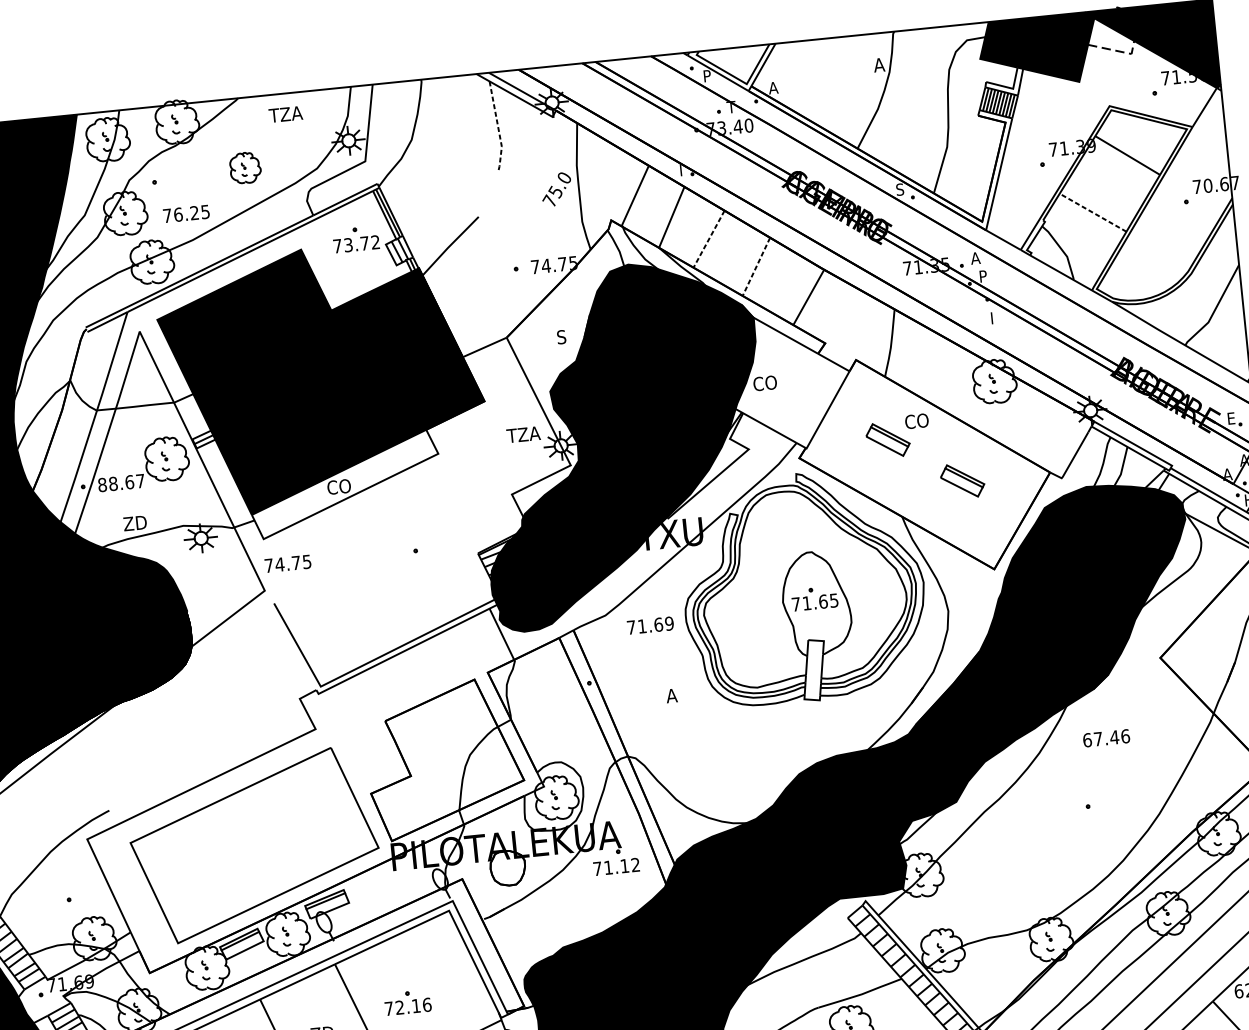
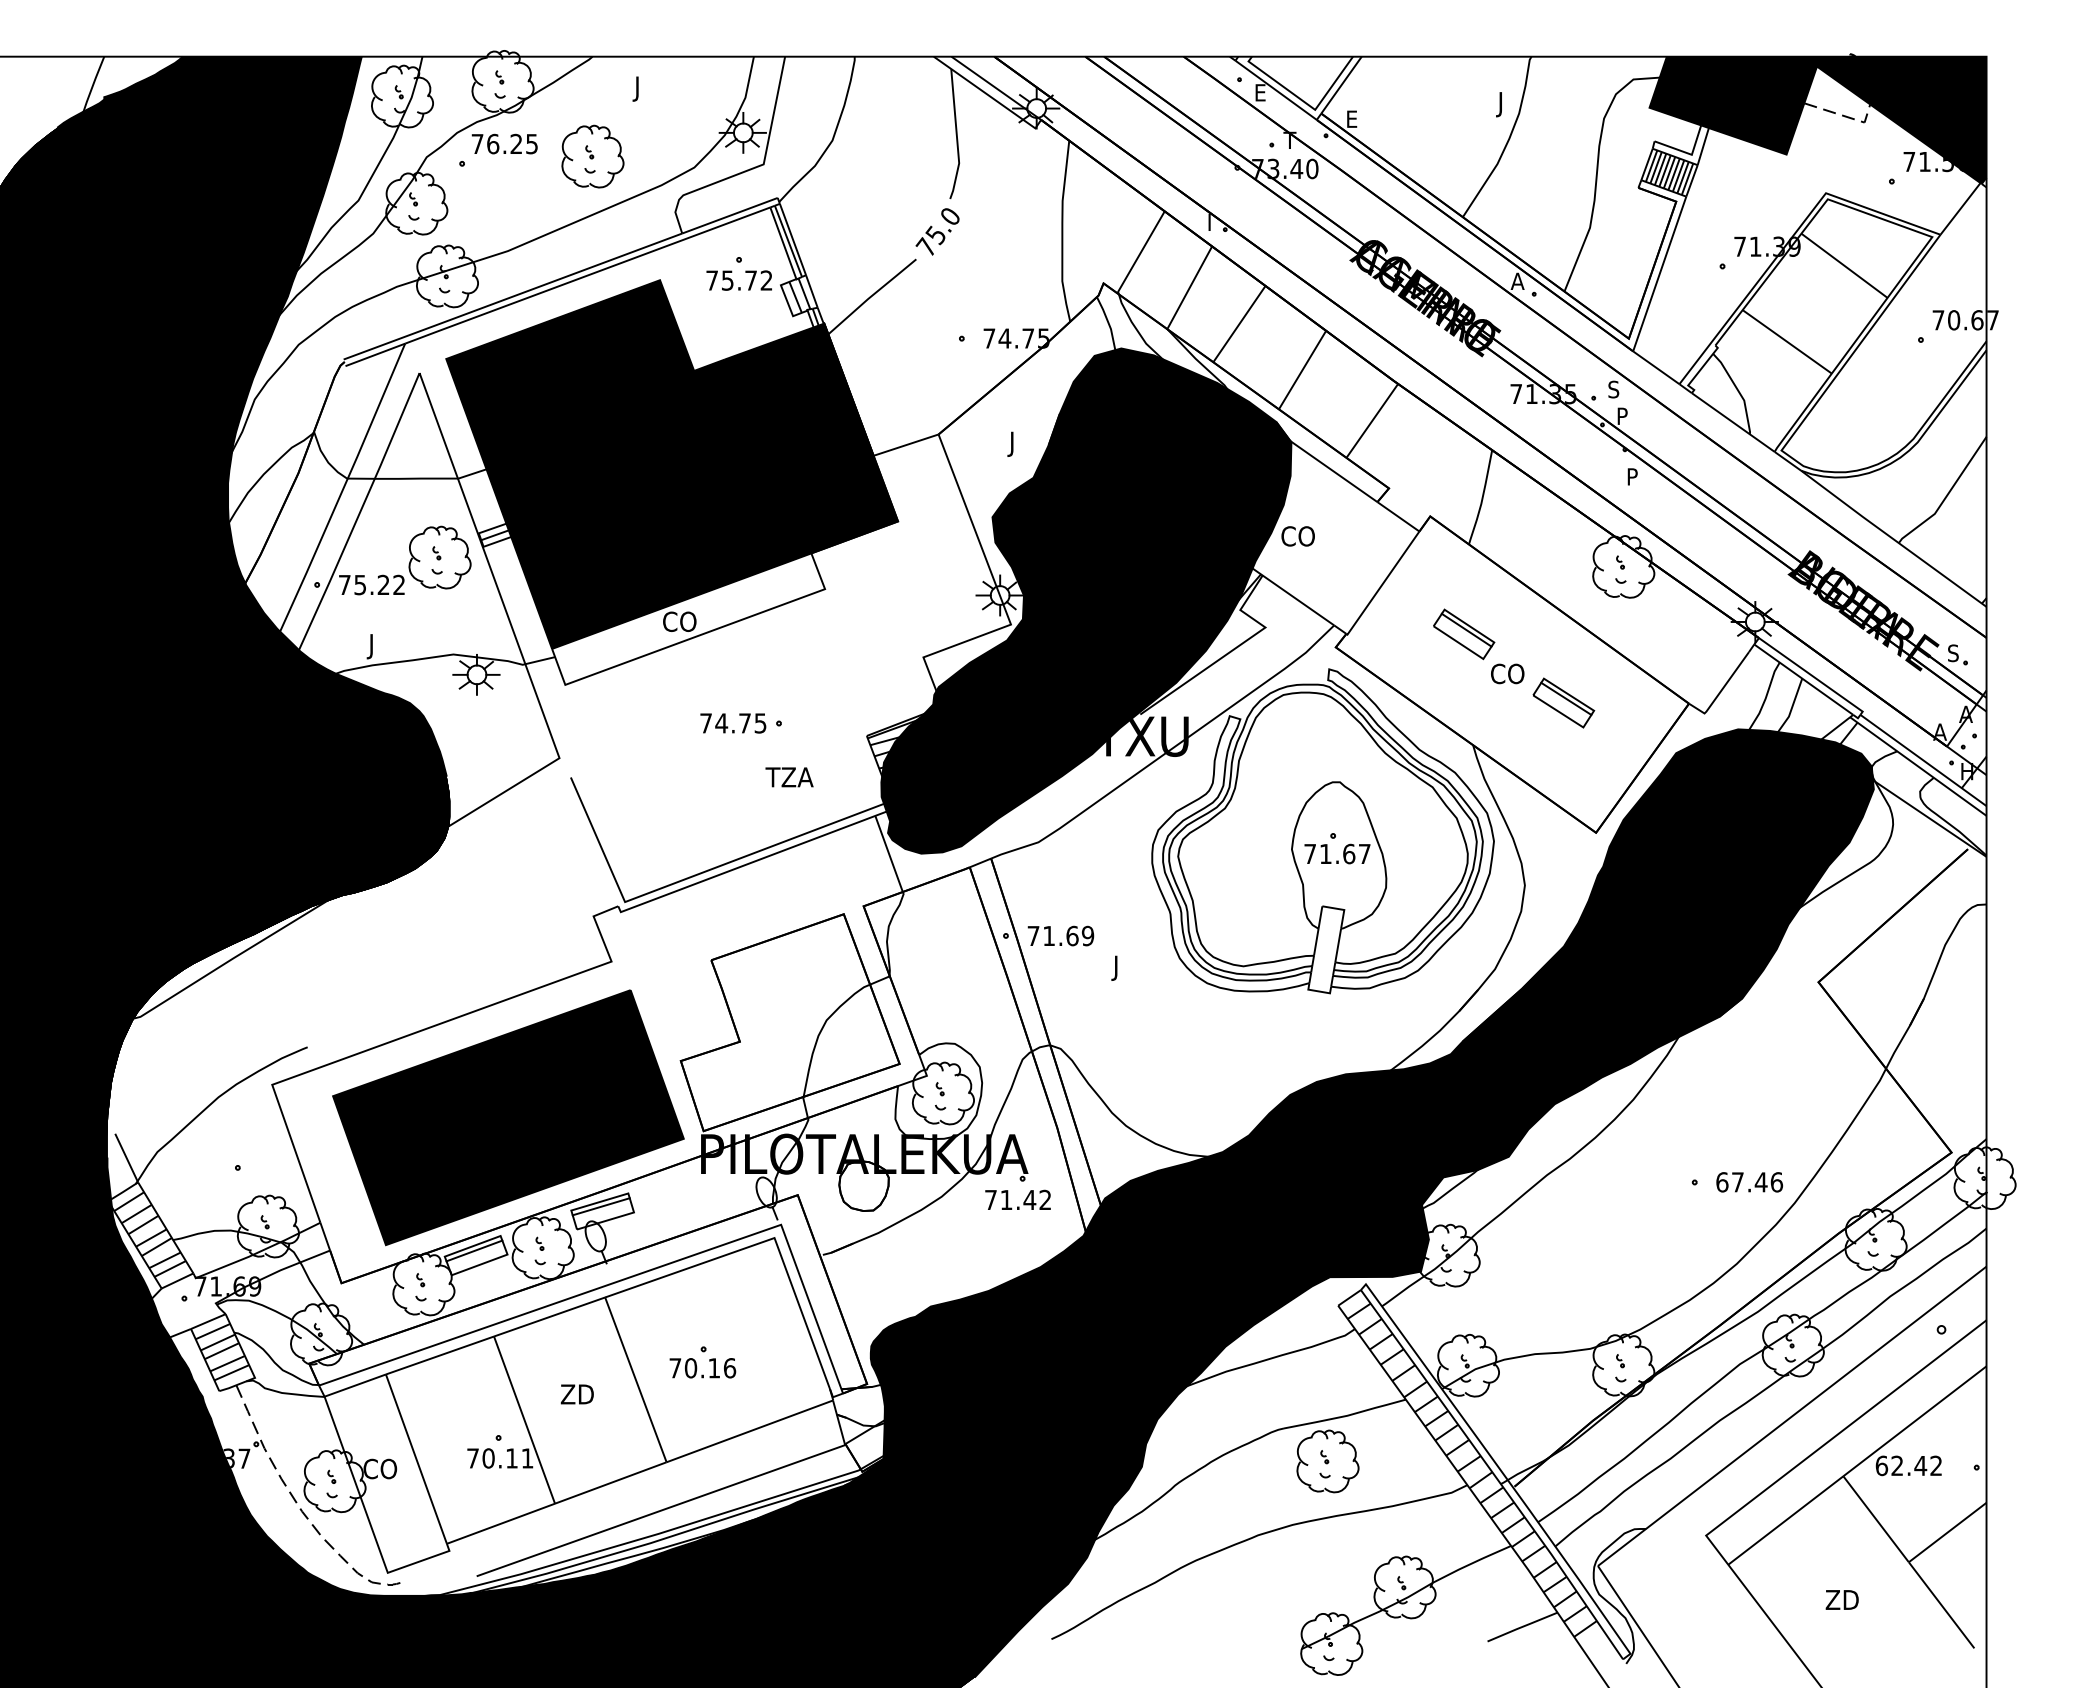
text: (878, 66) -> (1504, 104), A -> J
text: (708, 75) -> (1261, 92), P -> E
text: (773, 87) -> (1352, 118), A -> E
text: (285, 115) -> (656, 88), TZA -> J
line: (498, 128) -> (956, 136), dashed -> solid
part: (245, 168) -> (592, 156), size x1.43
text: (556, 189) -> (937, 231), moved
text: (900, 189) -> (1517, 281), S -> A
line: (1093, 212) -> (1787, 341), dashed -> solid
text: (186, 213) -> (504, 143), moved
line: (709, 239) -> (1239, 324), dashed -> solid
text: (348, 245) -> (727, 280), 73.72 -> 75.72
text: (975, 258) -> (1613, 389), A -> S
line: (756, 267) -> (1302, 370), dashed -> solid
text: (995, 315) -> (1633, 473), I -> P
text: (560, 338) -> (1014, 443), S -> J
text: (1231, 418) -> (1953, 653), E -> S
text: (916, 420) -> (1507, 673), moved
text: (523, 434) -> (789, 777), moved
text: (121, 482) -> (371, 584), 88.67 -> 75.22
text: (134, 525) -> (384, 646), ZD -> J
text: (288, 563) -> (733, 723), moved
text: (834, 600) -> (1364, 854), 71.65 -> 71.67
text: (650, 625) -> (1060, 935), moved
text: (670, 697) -> (1119, 967), A -> J
text: (1106, 738) -> (1749, 1182), moved
fill: (253, 845) -> (507, 1117), added
text: (624, 865) -> (1029, 1199), 71.12 -> 71.42
text: (399, 1007) -> (690, 1368), 72.16 -> 70.16

